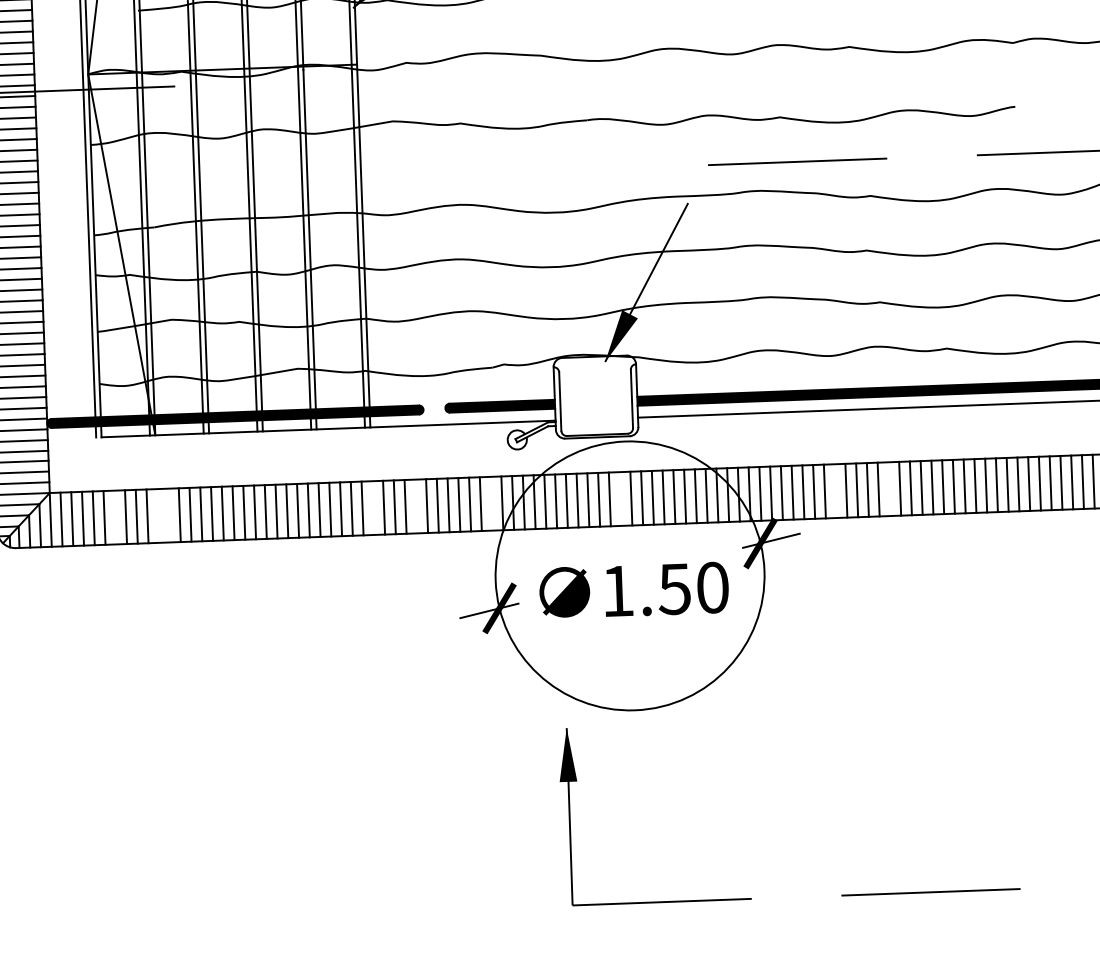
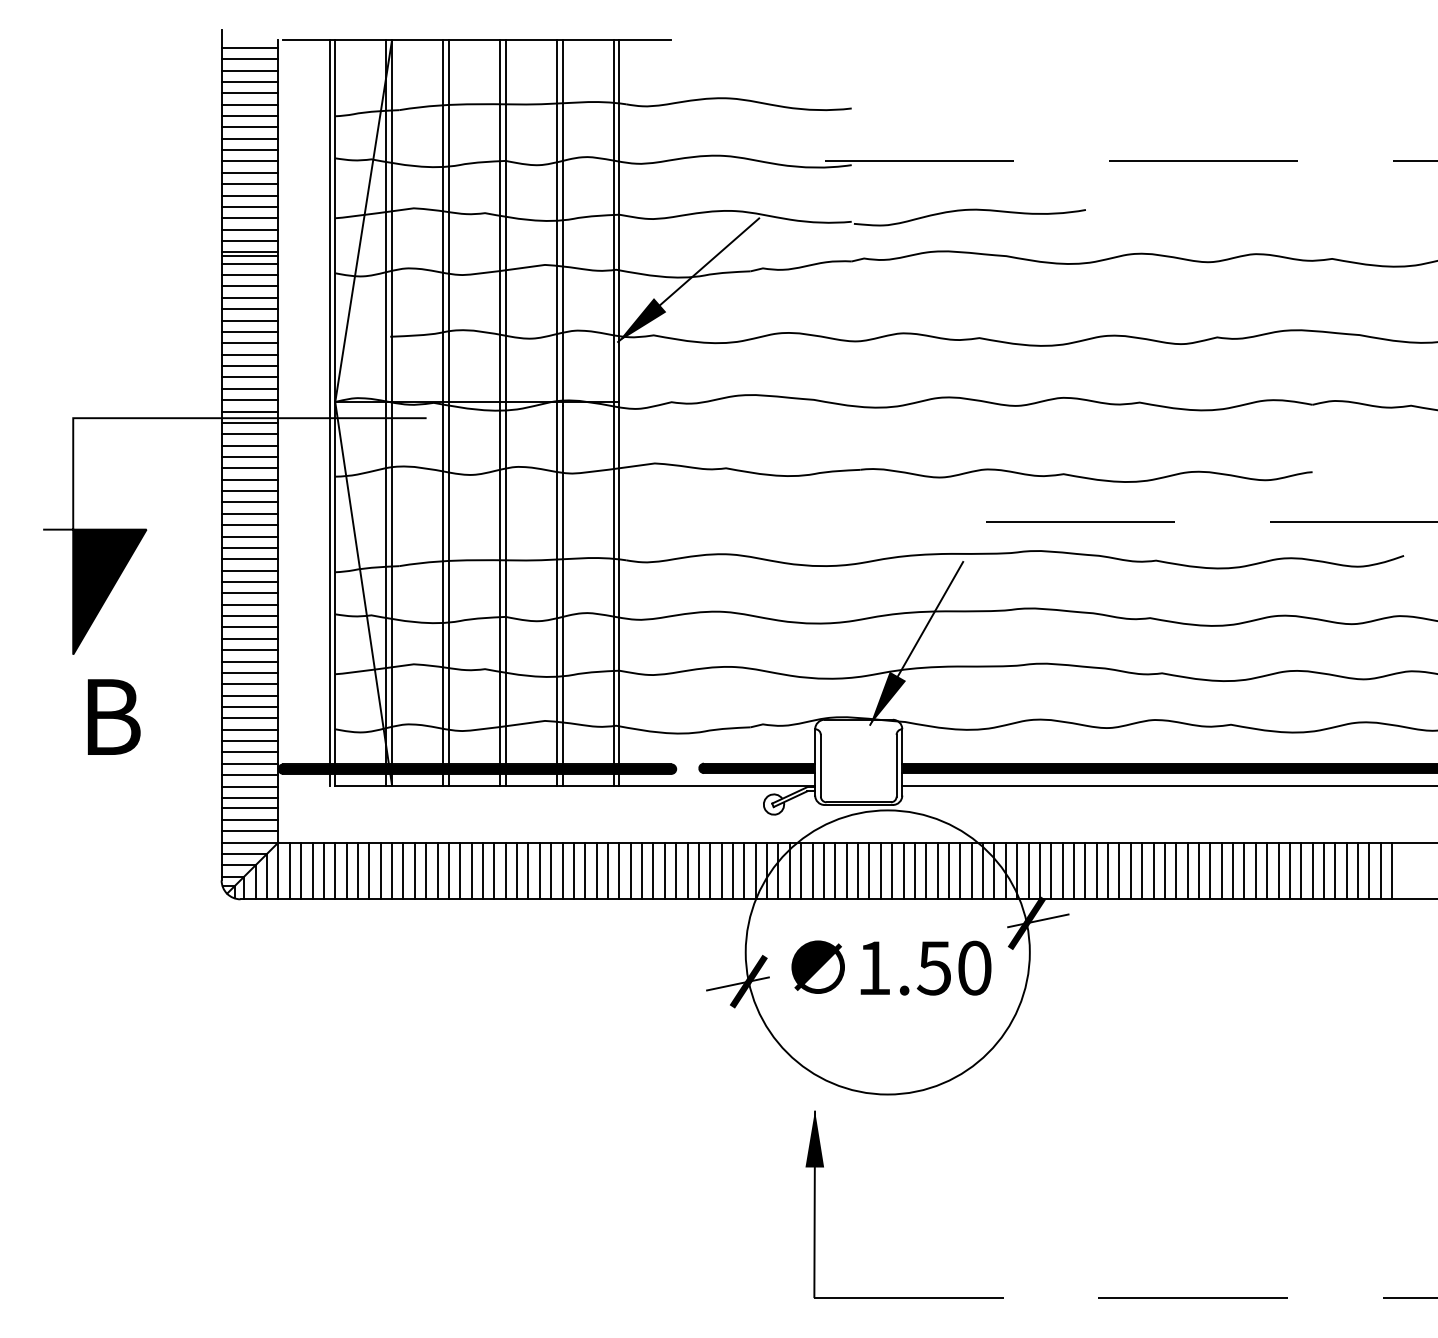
line: (889, 488) -> (1164, 870), added
line: (836, 490) -> (1108, 870), added
line: (620, 498) -> (880, 870), added
line: (491, 503) -> (744, 870), added
line: (415, 506) -> (664, 870), added
line: (373, 507) -> (619, 870), added
line: (158, 515) -> (392, 870), added
line: (169, 515) -> (403, 870), added
line: (115, 517) -> (346, 870), added

